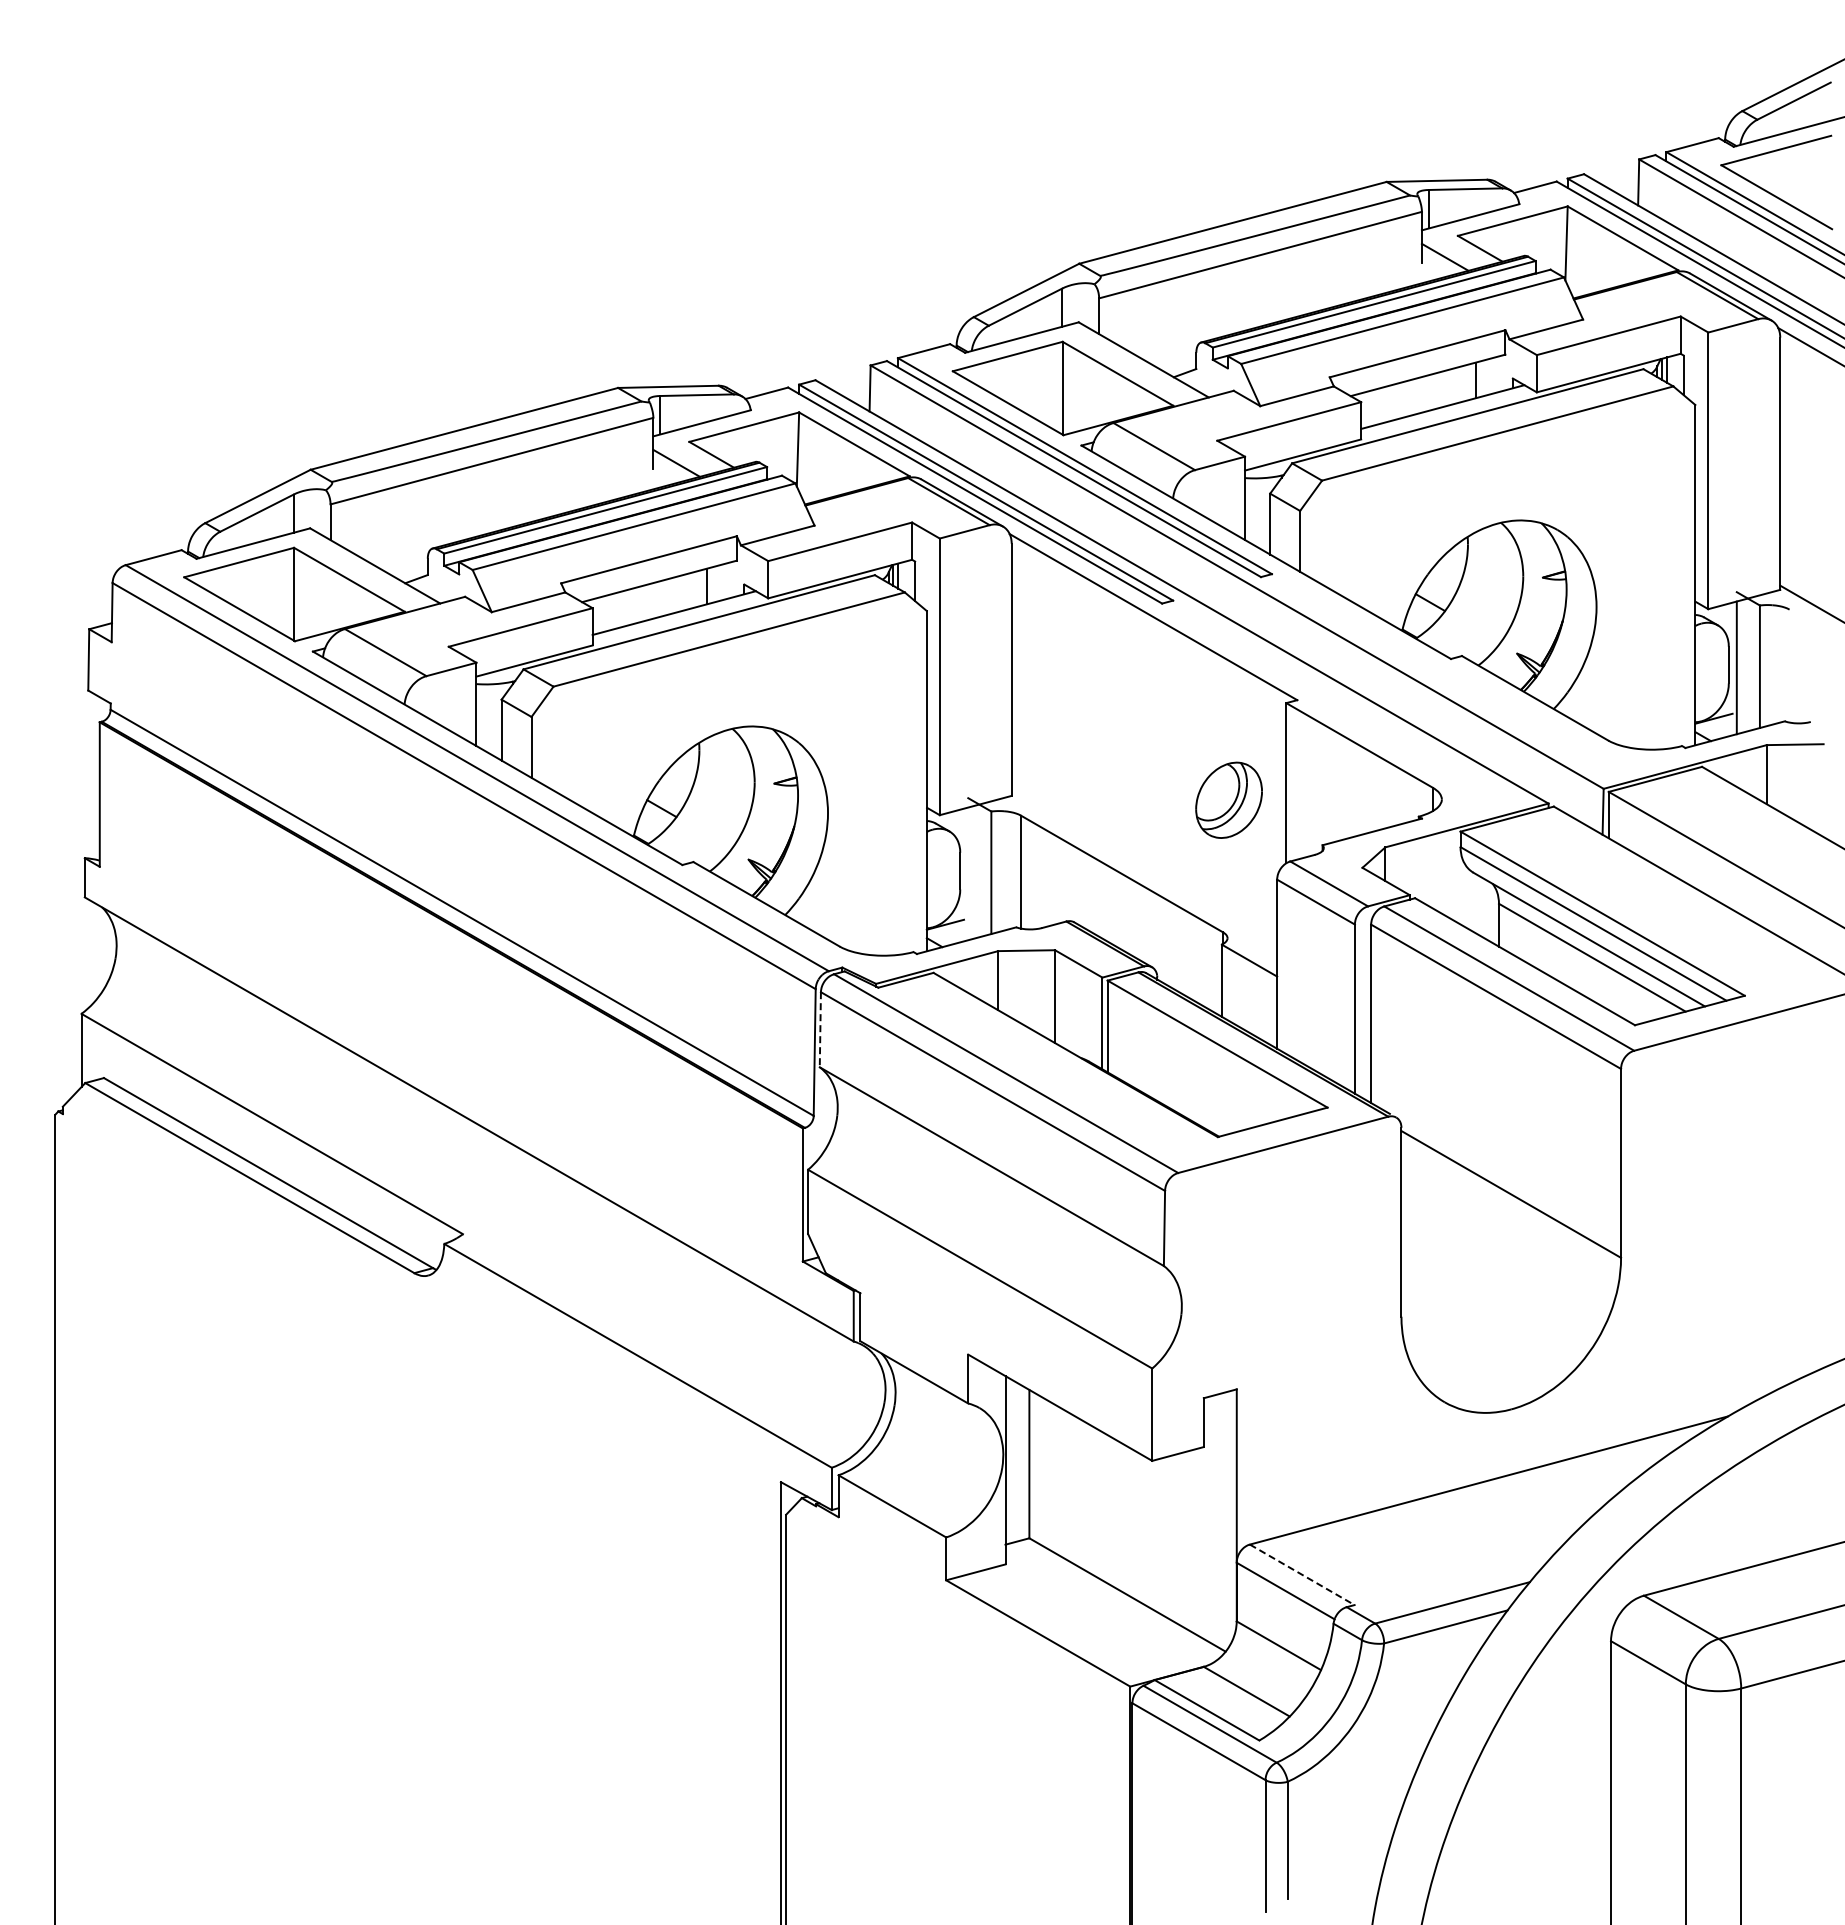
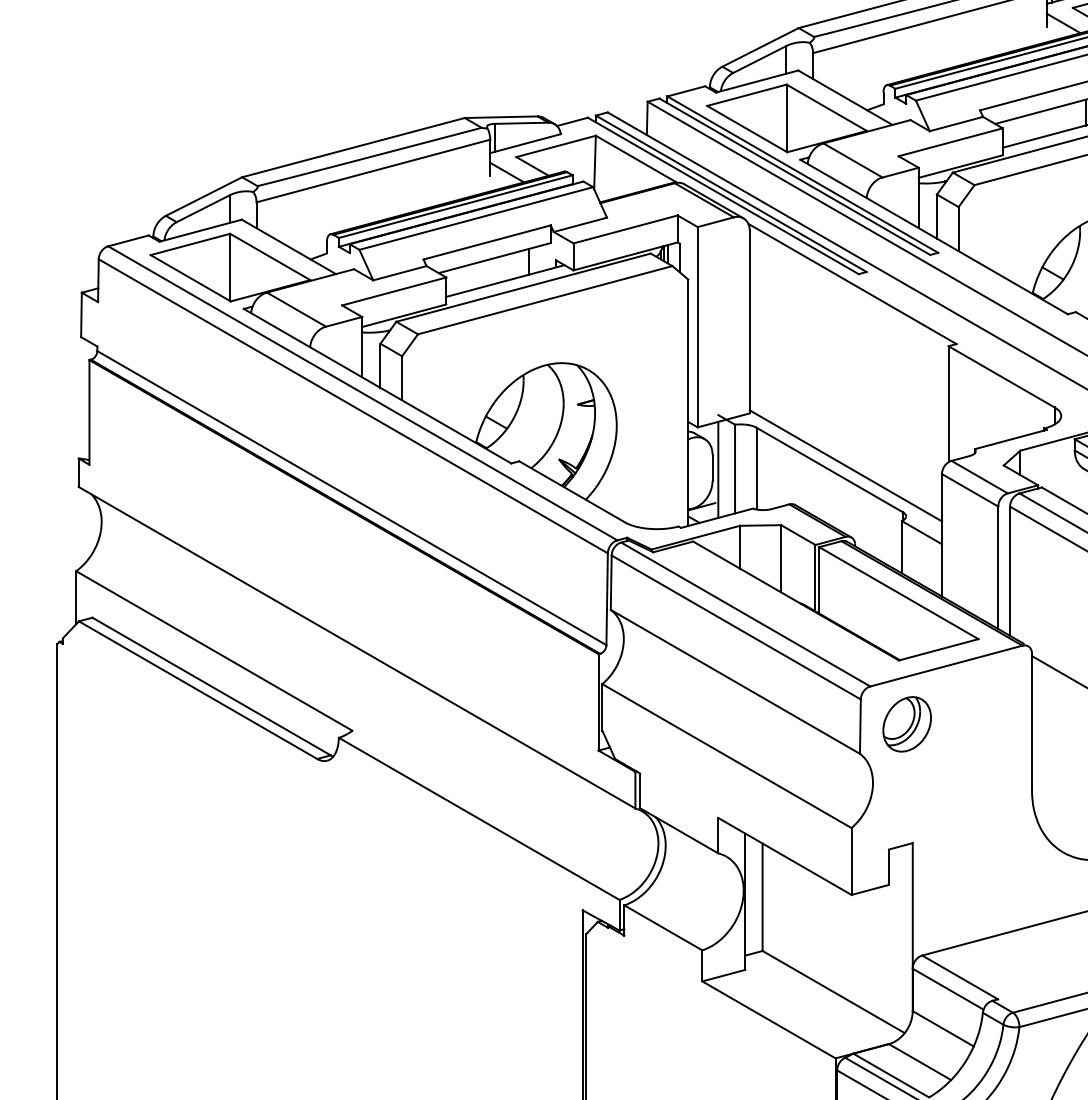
part: (1228, 799) -> (906, 723), moved
line: (1144, 868) -> (845, 465), added
line: (968, 873) -> (718, 469), added
line: (820, 1029) -> (611, 582), dashed -> solid
line: (1302, 1575) -> (960, 977), dashed -> solid

